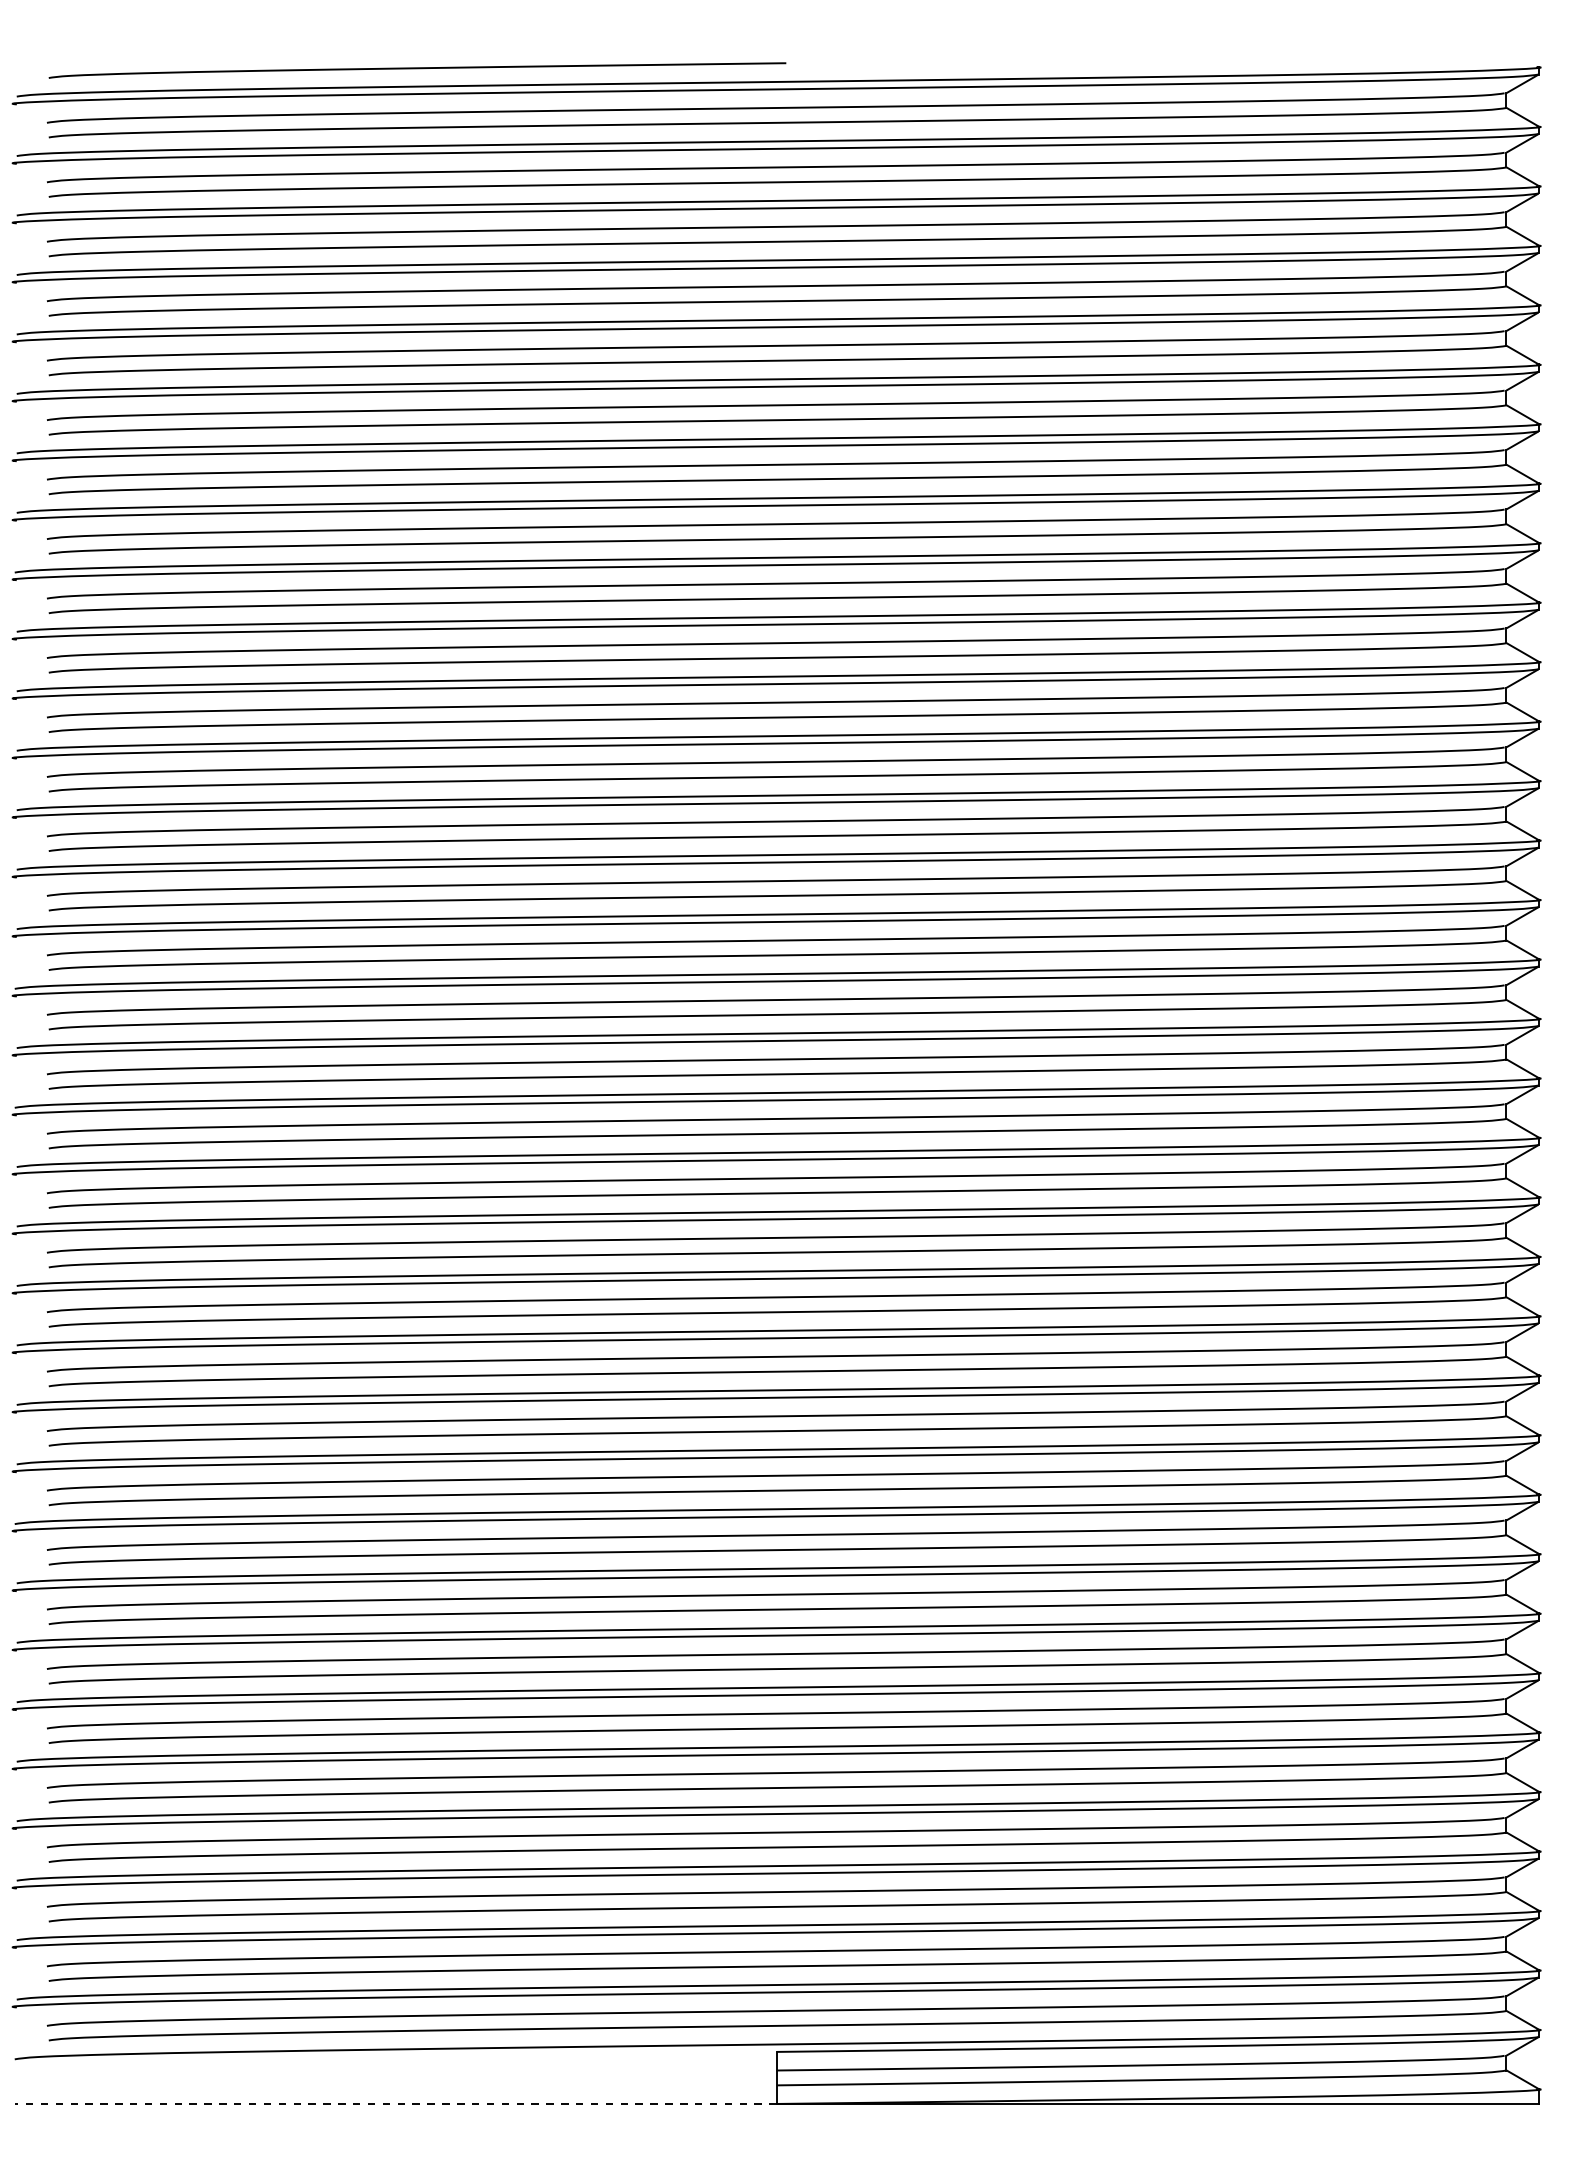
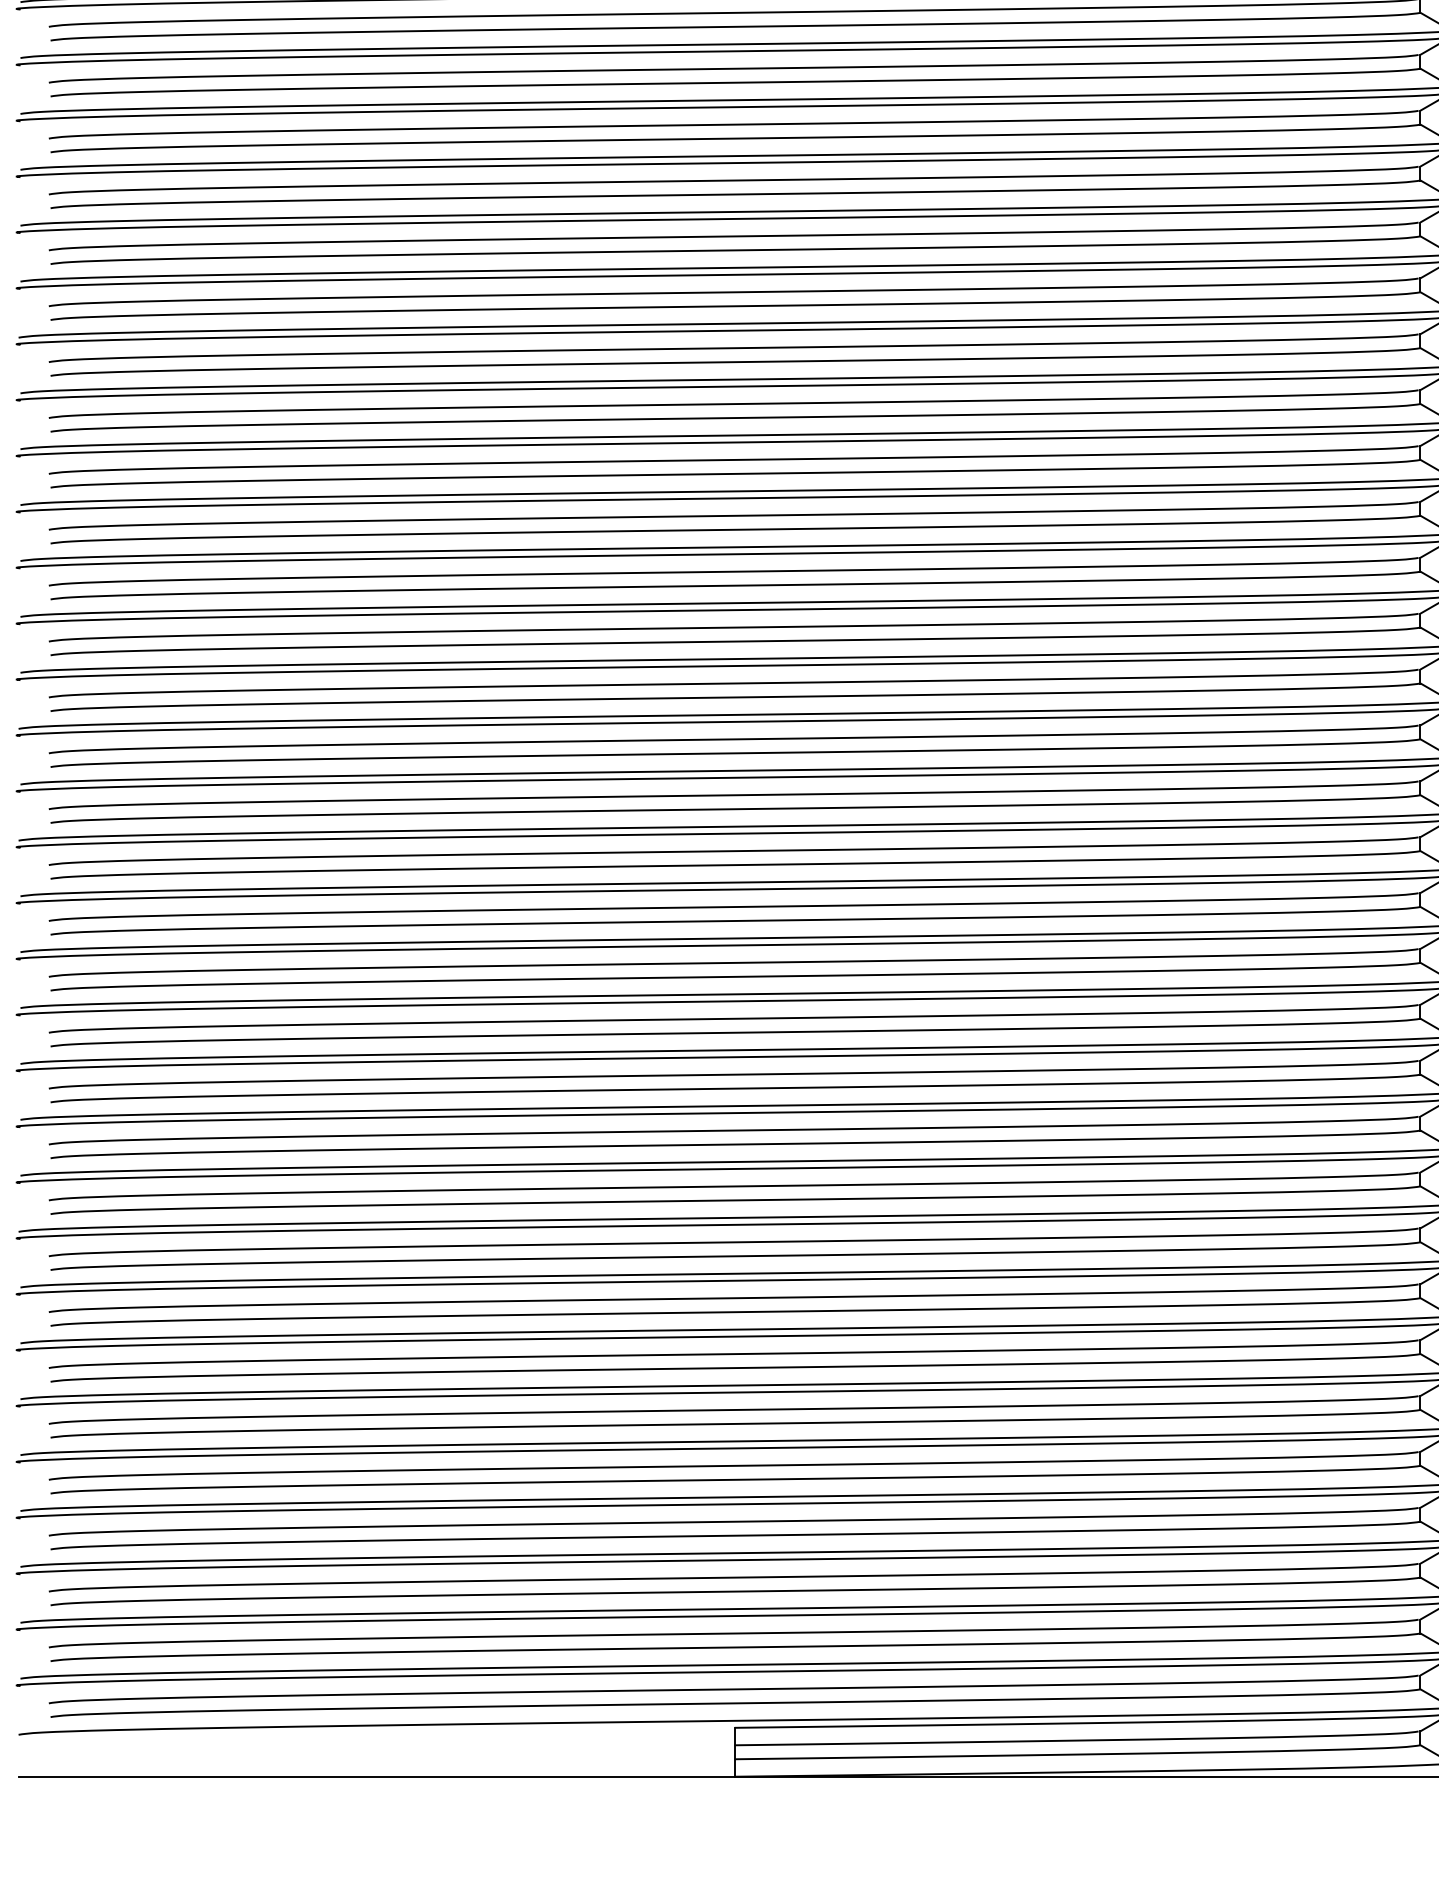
line: (395, 2103) -> (376, 1776), dashed -> solid

